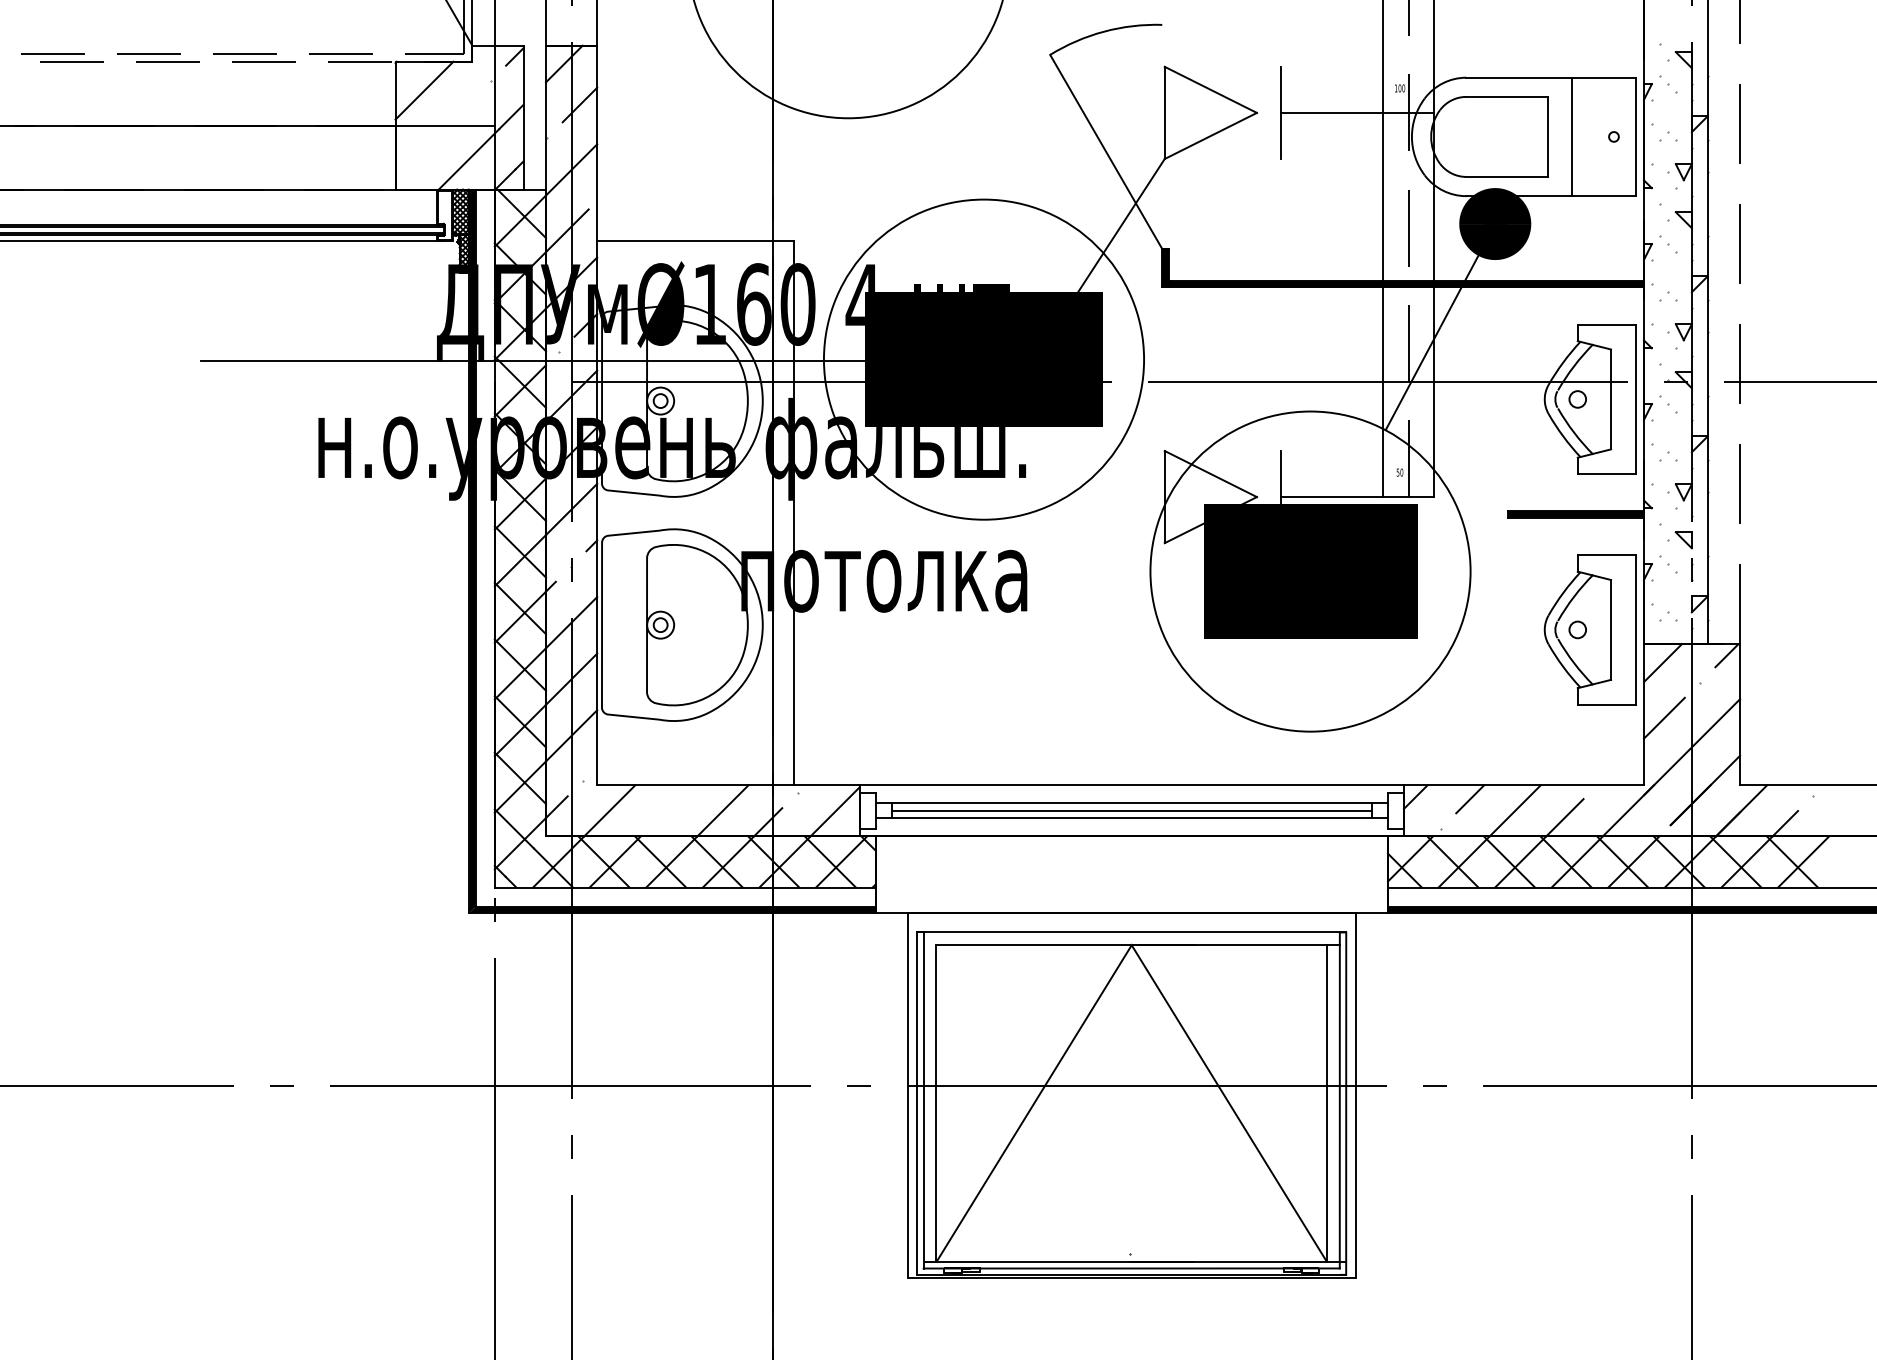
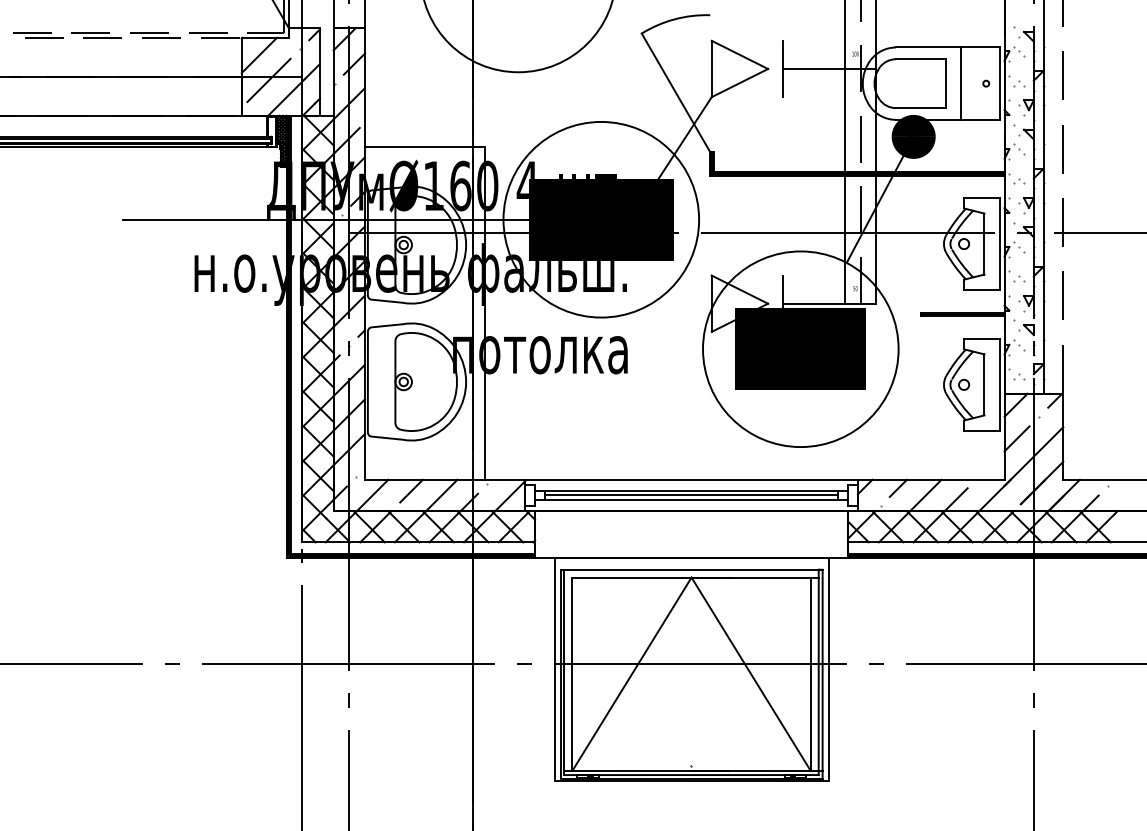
line: (439, 131) -> (268, 80), added
line: (673, 802) -> (411, 490), added

